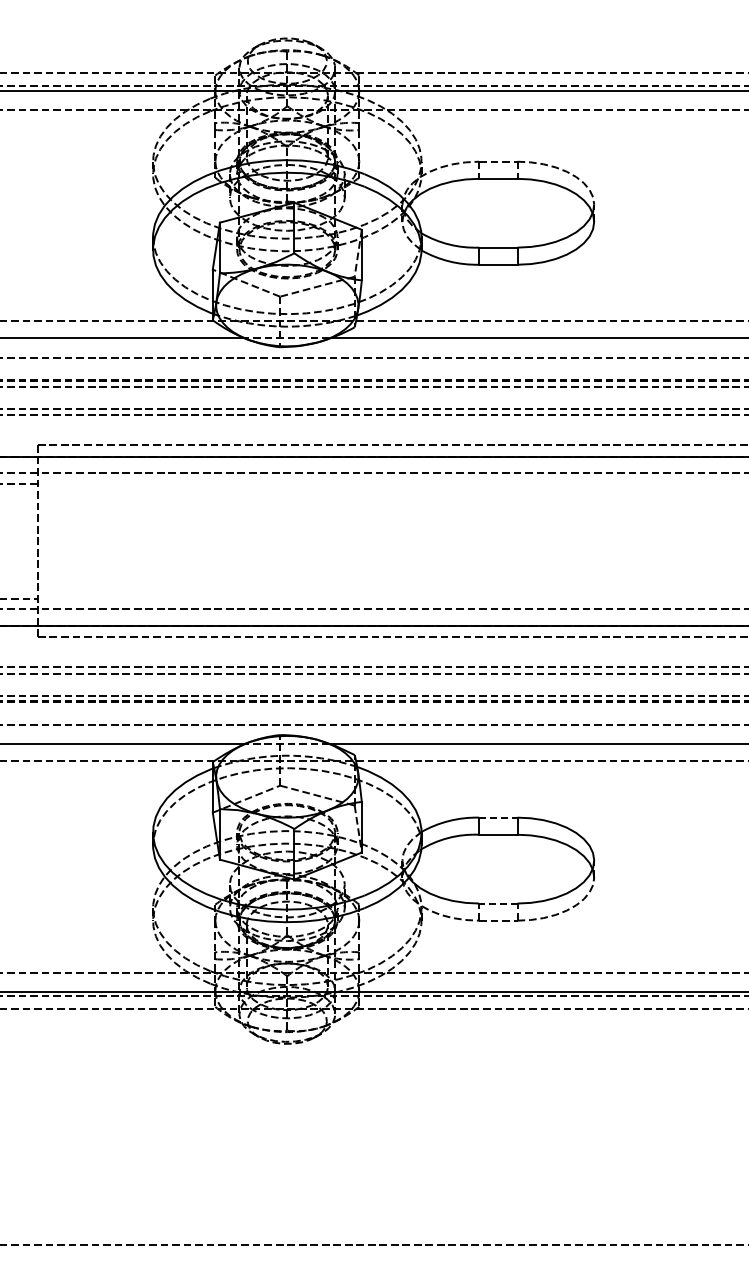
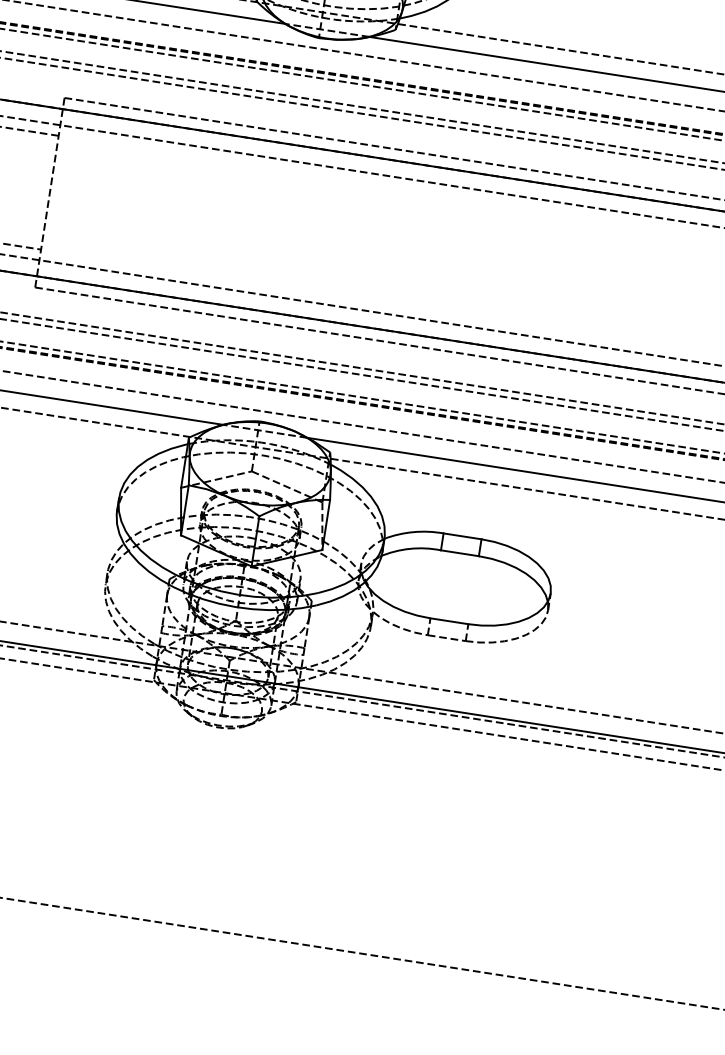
line: (498, 817) -> (462, 536), dashed -> solid
line: (497, 903) -> (448, 621), dashed -> solid

